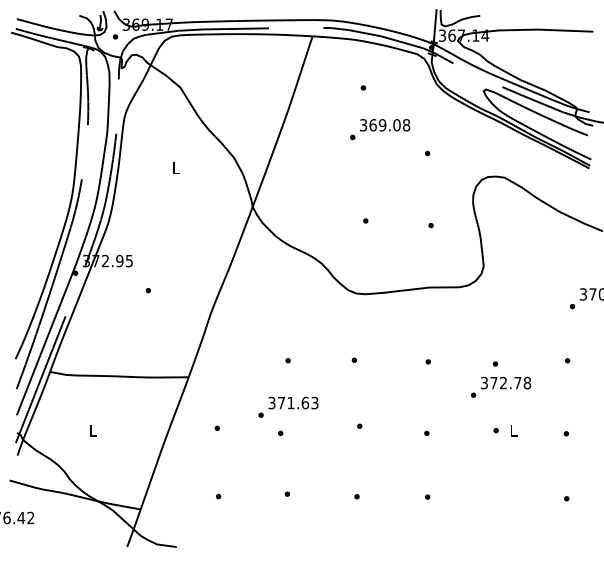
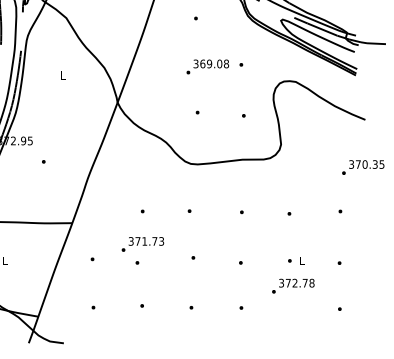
text: (380, 129) -> (208, 66), moved
text: (501, 386) -> (293, 285), moved
text: (305, 402) -> (154, 241), 371.63 -> 371.73

